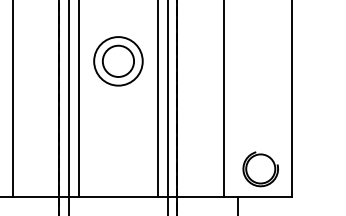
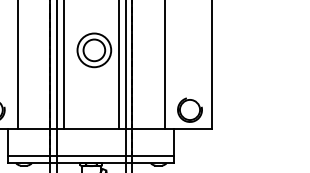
part: (118, 61) -> (94, 50), moved

